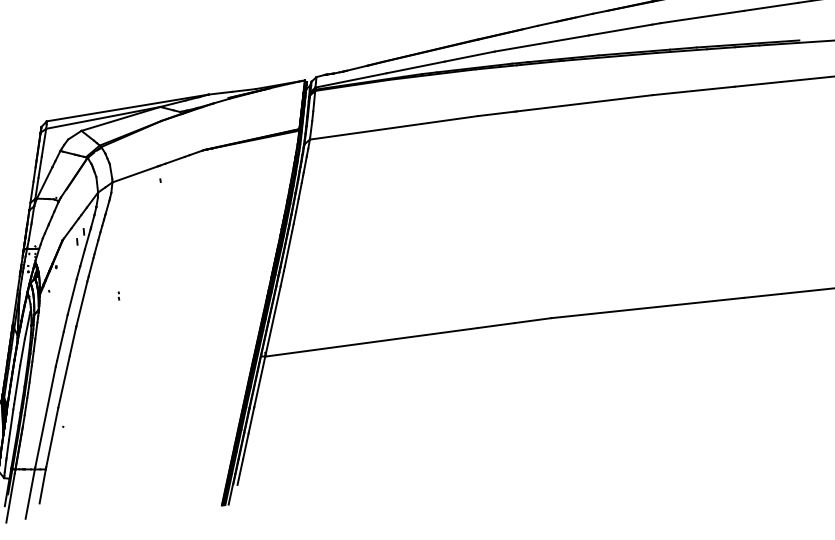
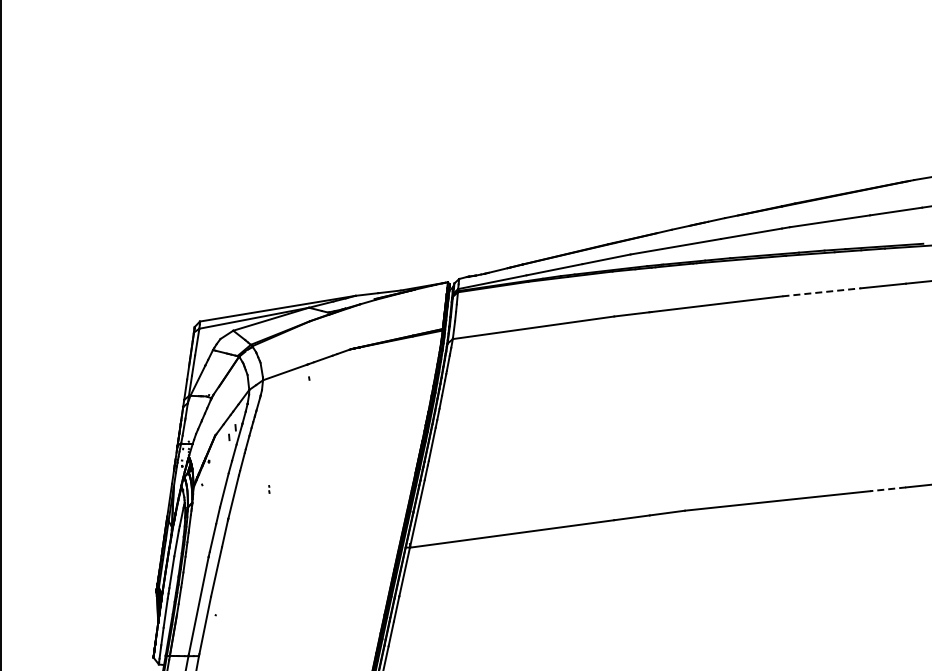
line: (693, 91) -> (821, 292), solid -> dashed
line: (762, 296) -> (887, 489), solid -> dashed

